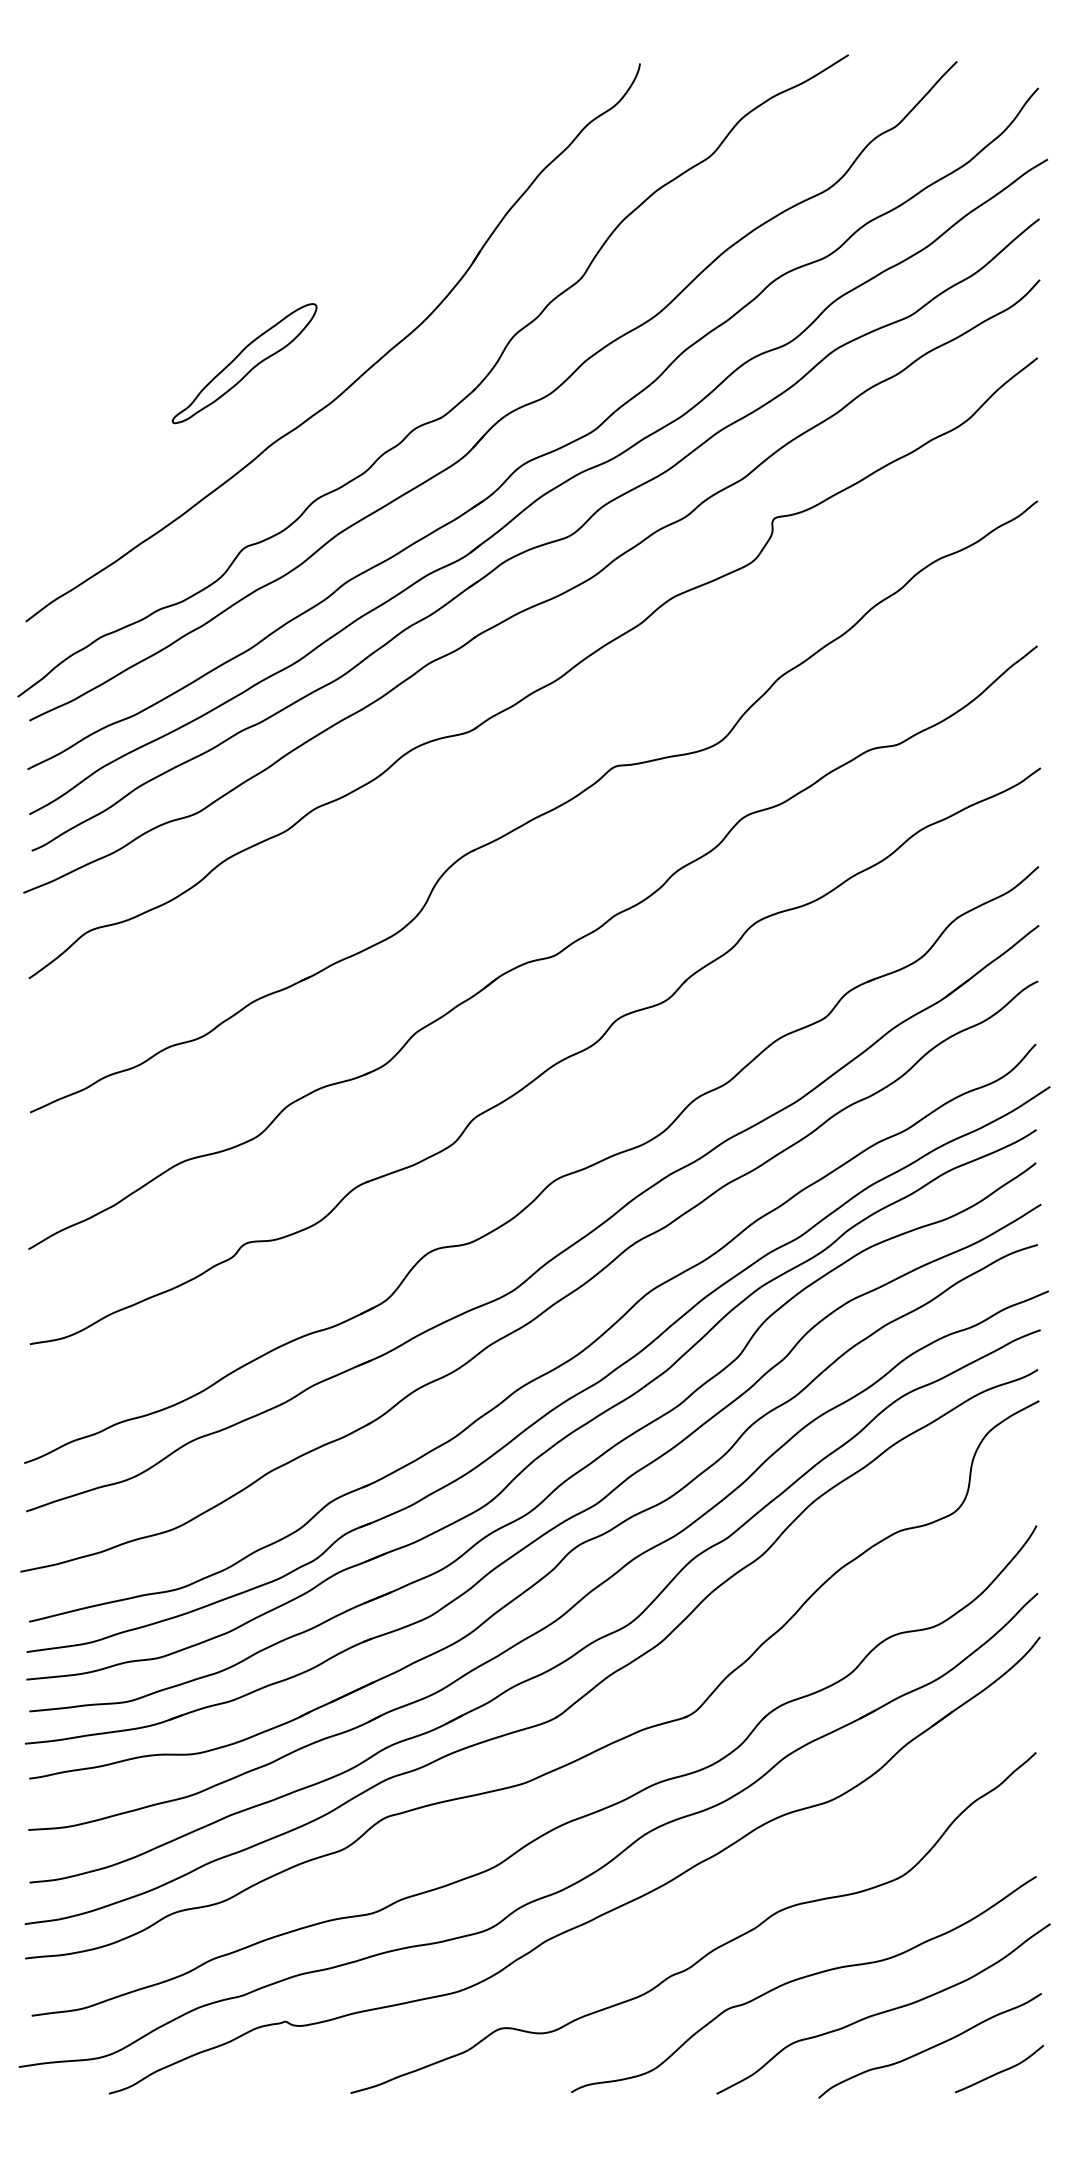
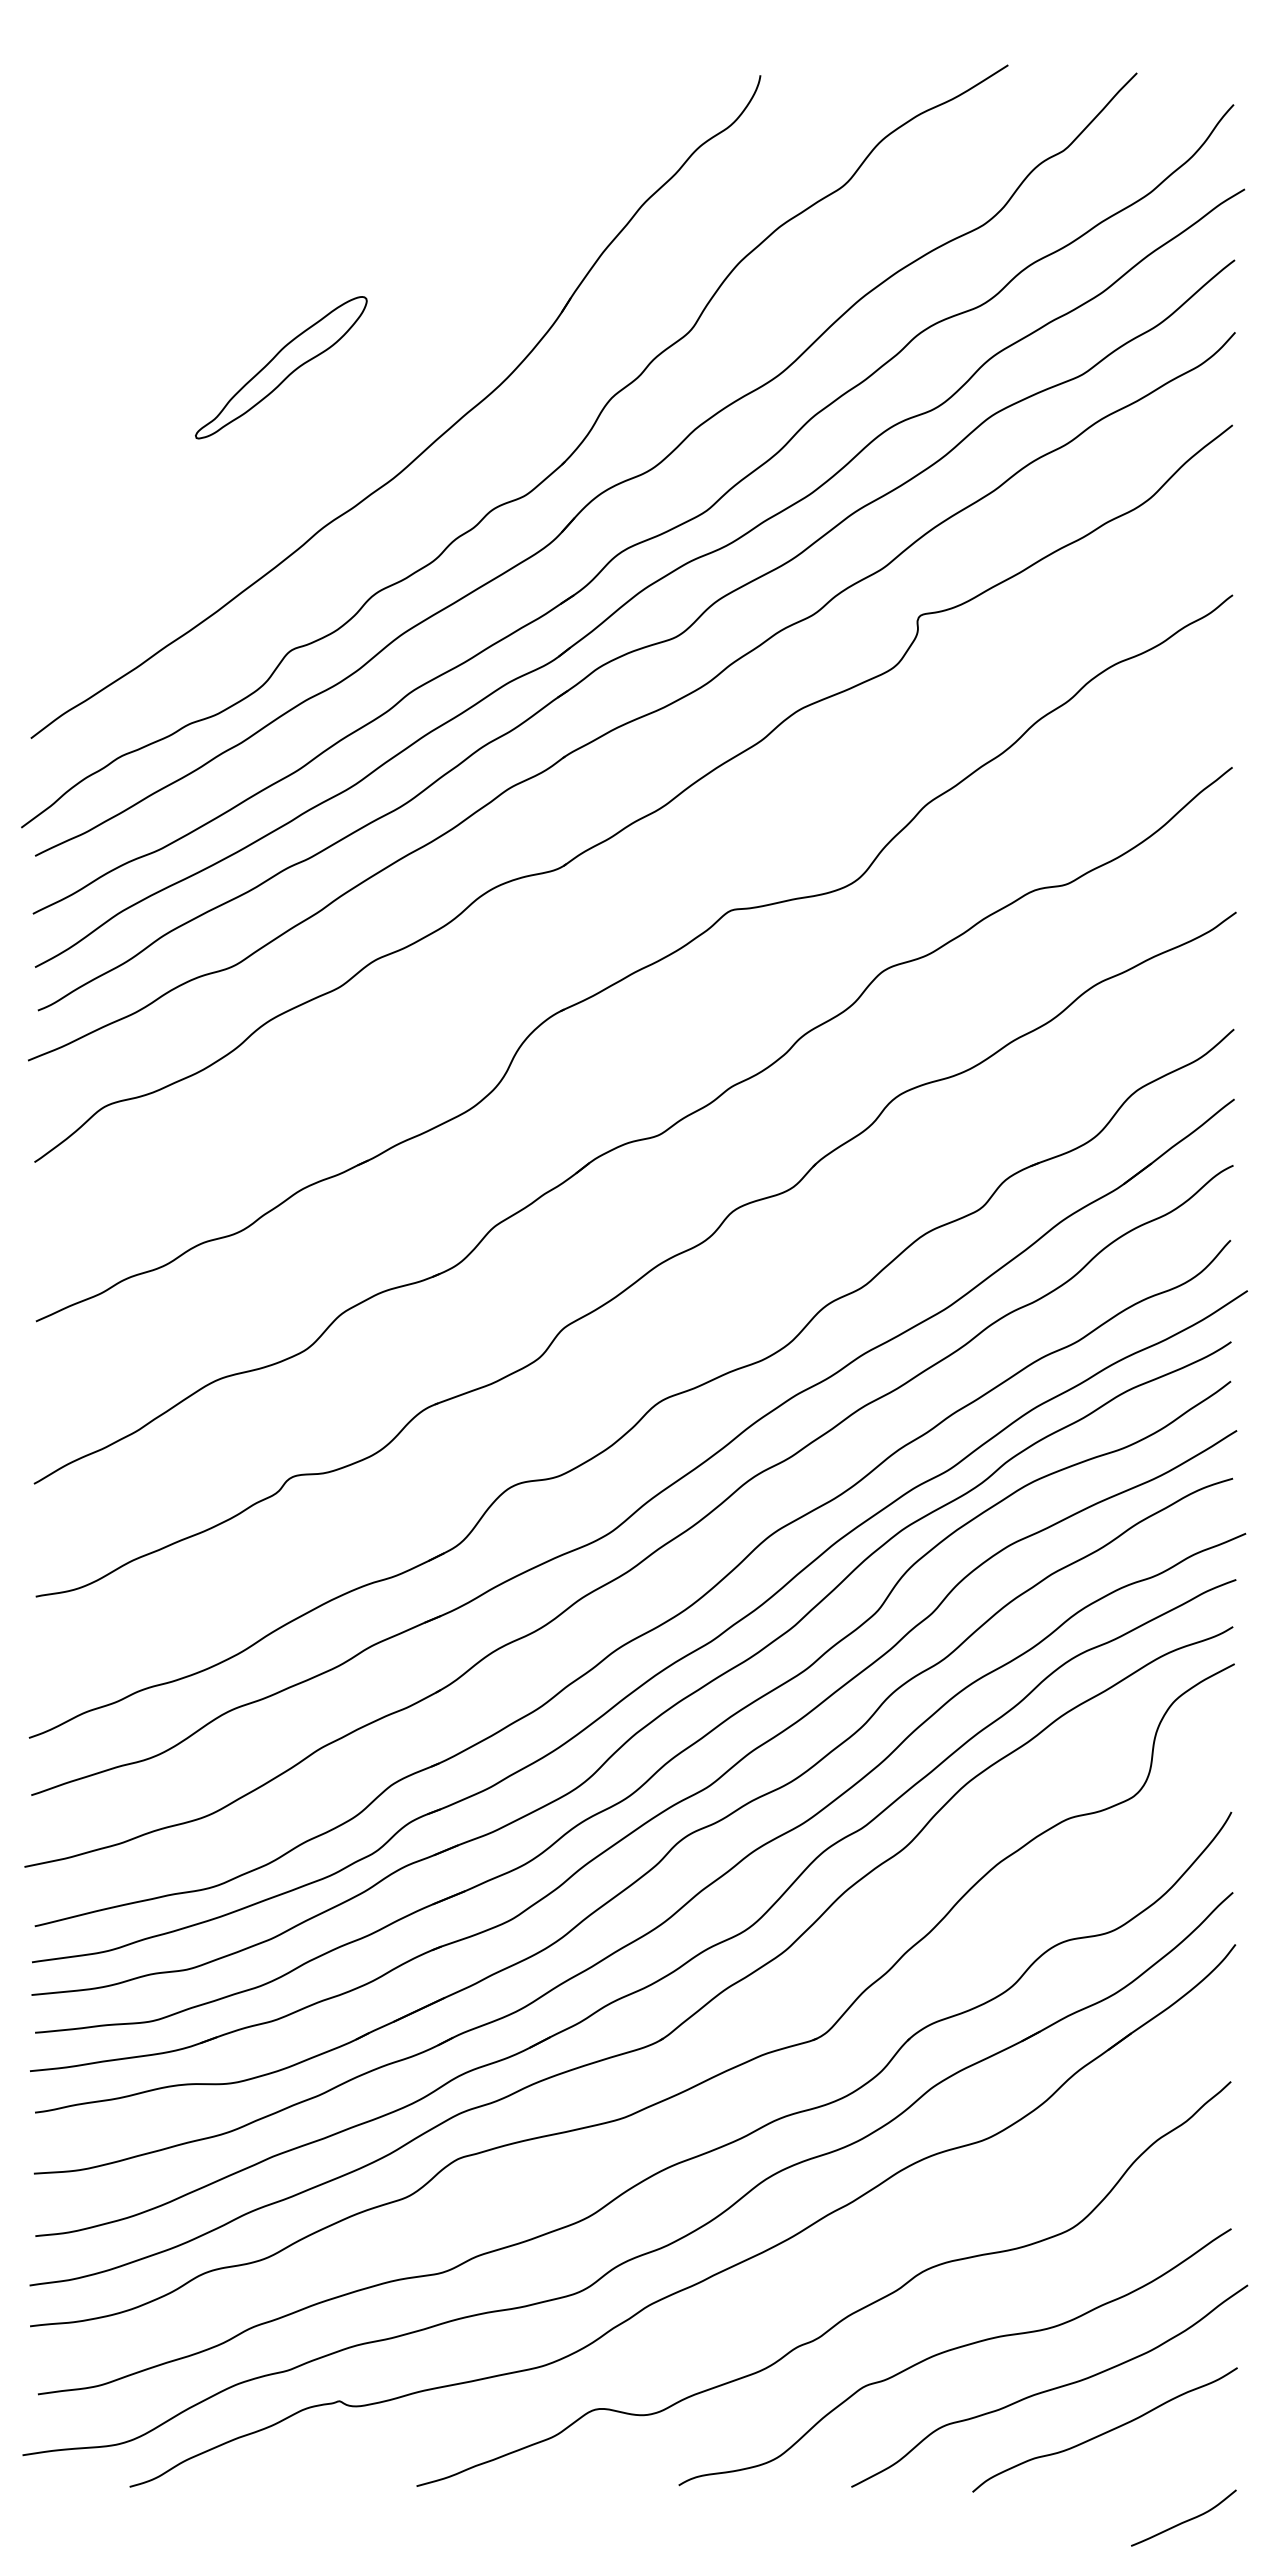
part: (244, 363) -> (281, 367), moved
curve: (999, 2071) -> (1183, 2521), moved

